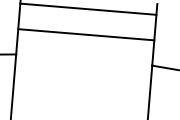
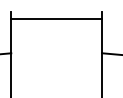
line: (85, 34) -> (56, 36), removed

